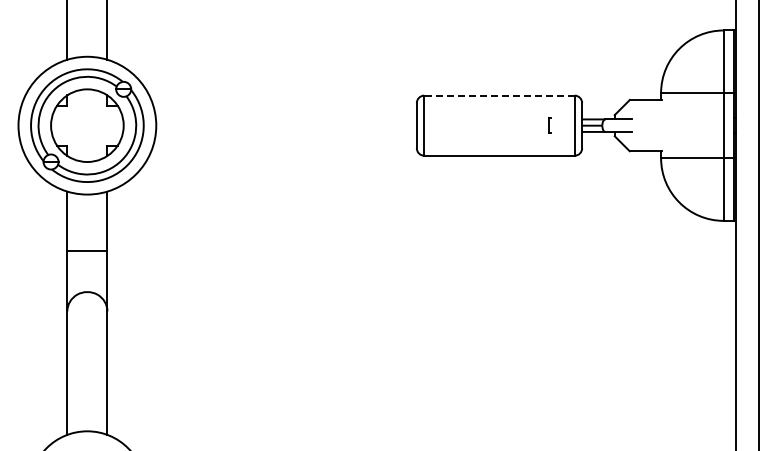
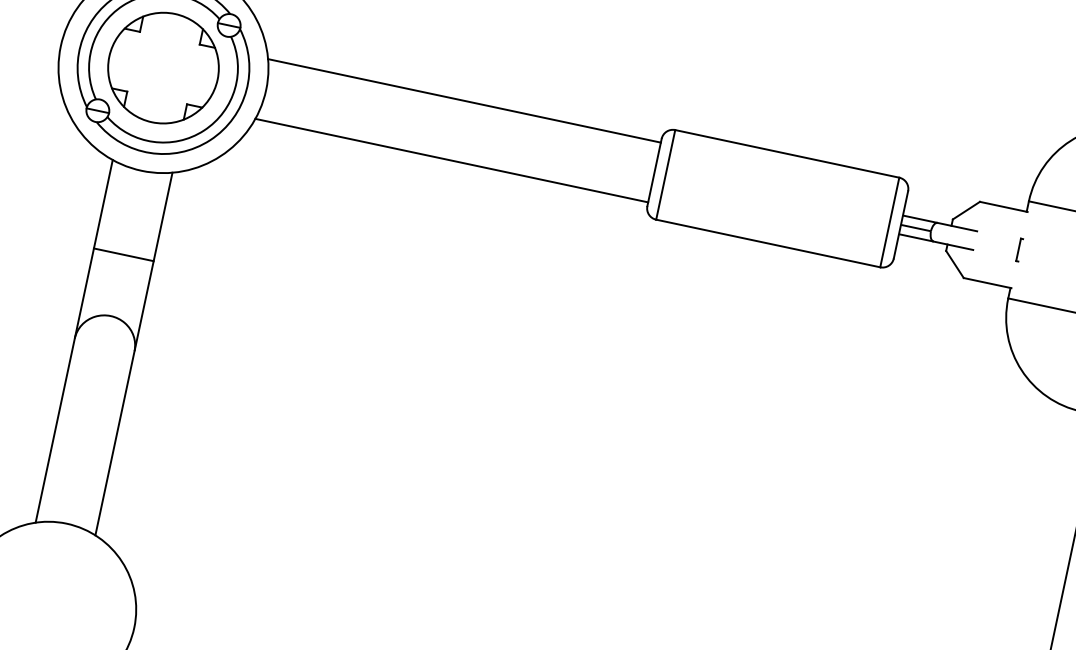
line: (499, 95) -> (787, 153), dashed -> solid
line: (284, 105) -> (463, 100), added
line: (549, 125) -> (1019, 249), moved
line: (284, 145) -> (451, 160), added

